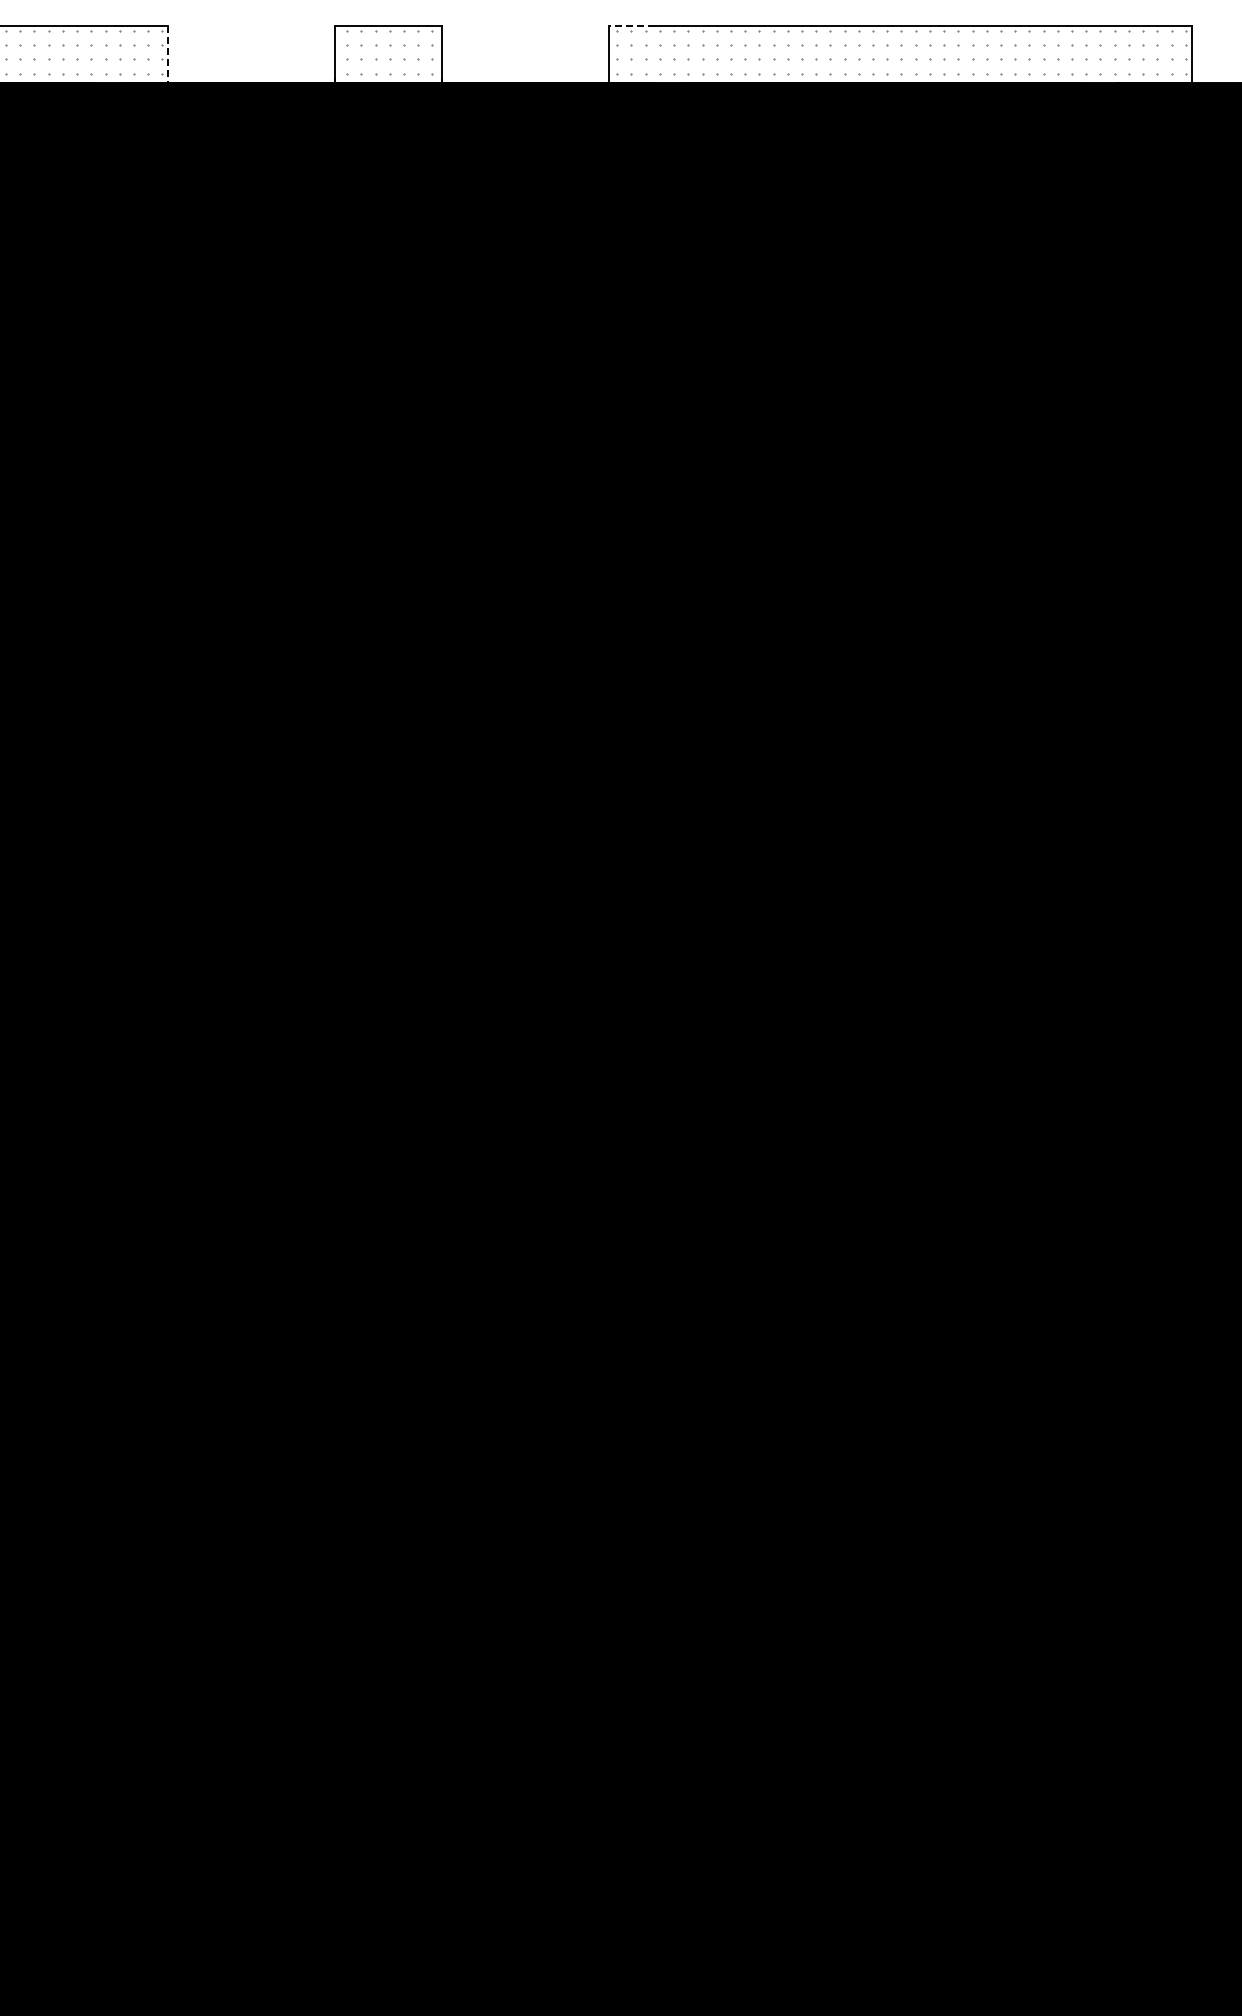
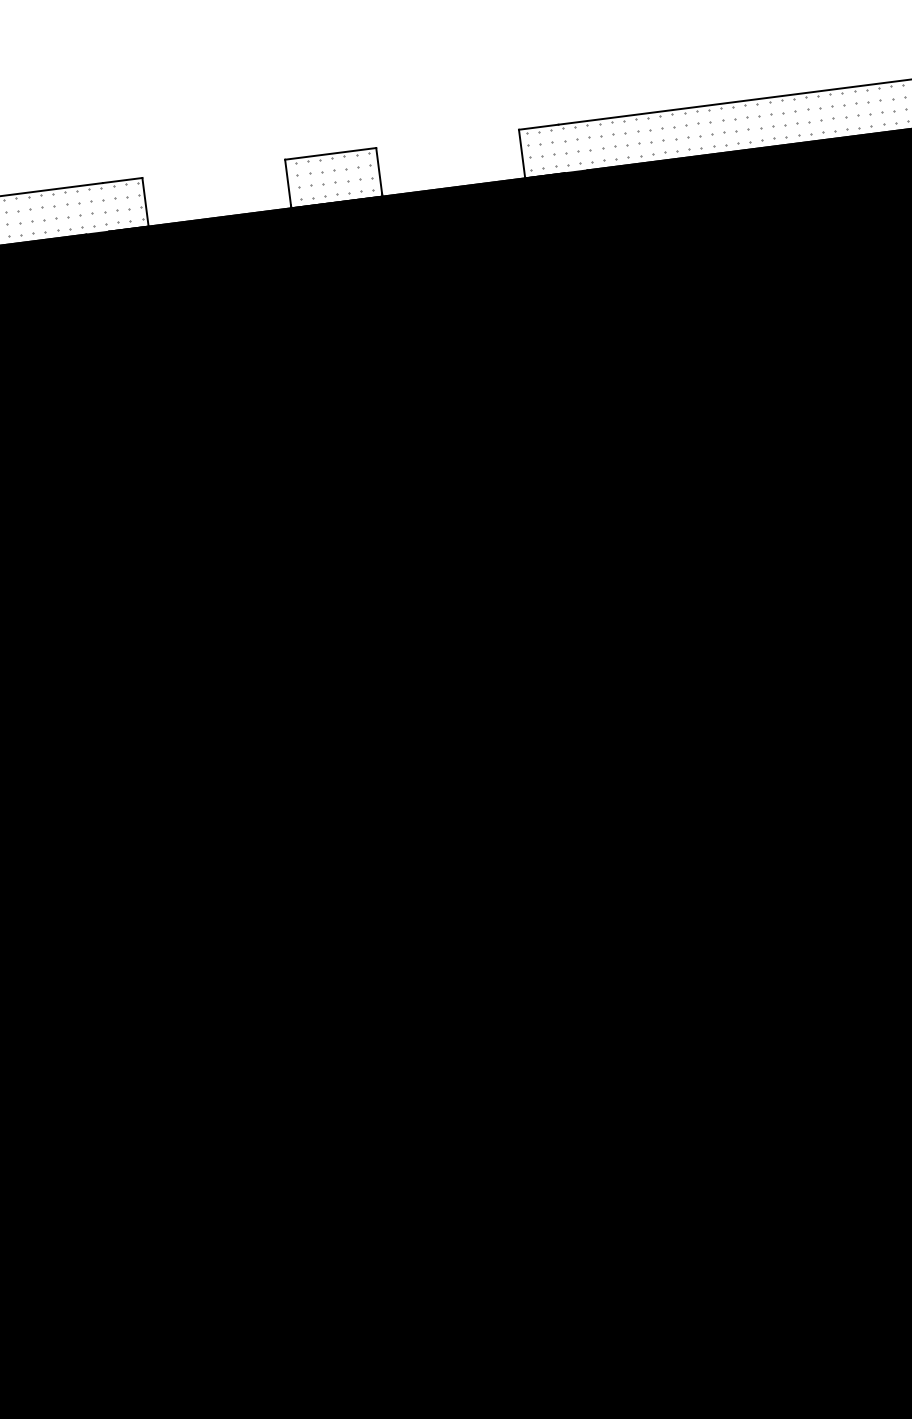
line: (631, 25) -> (538, 126), dashed -> solid
line: (168, 54) -> (145, 202), dashed -> solid

